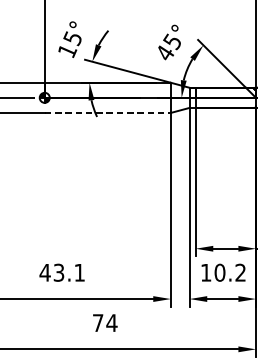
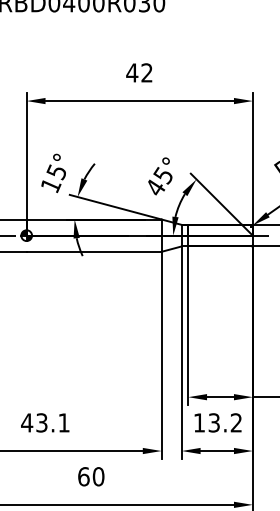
line: (108, 112) -> (94, 251), dashed -> solid
text: (220, 272) -> (214, 422), 10.2 -> 13.2
text: (105, 322) -> (91, 476), 74 -> 60

